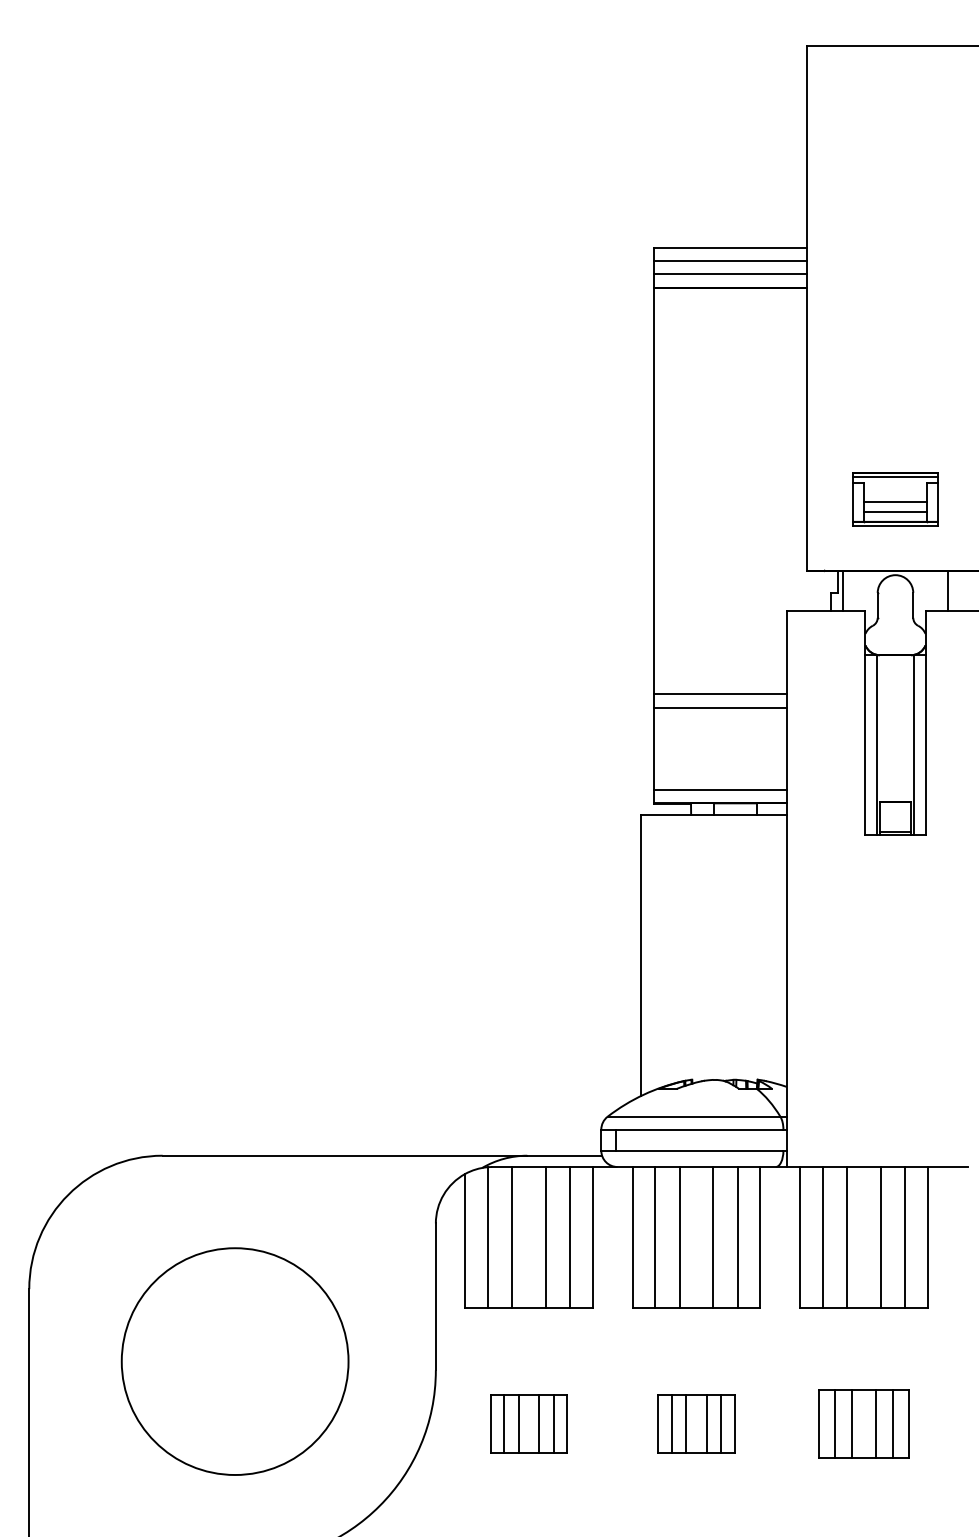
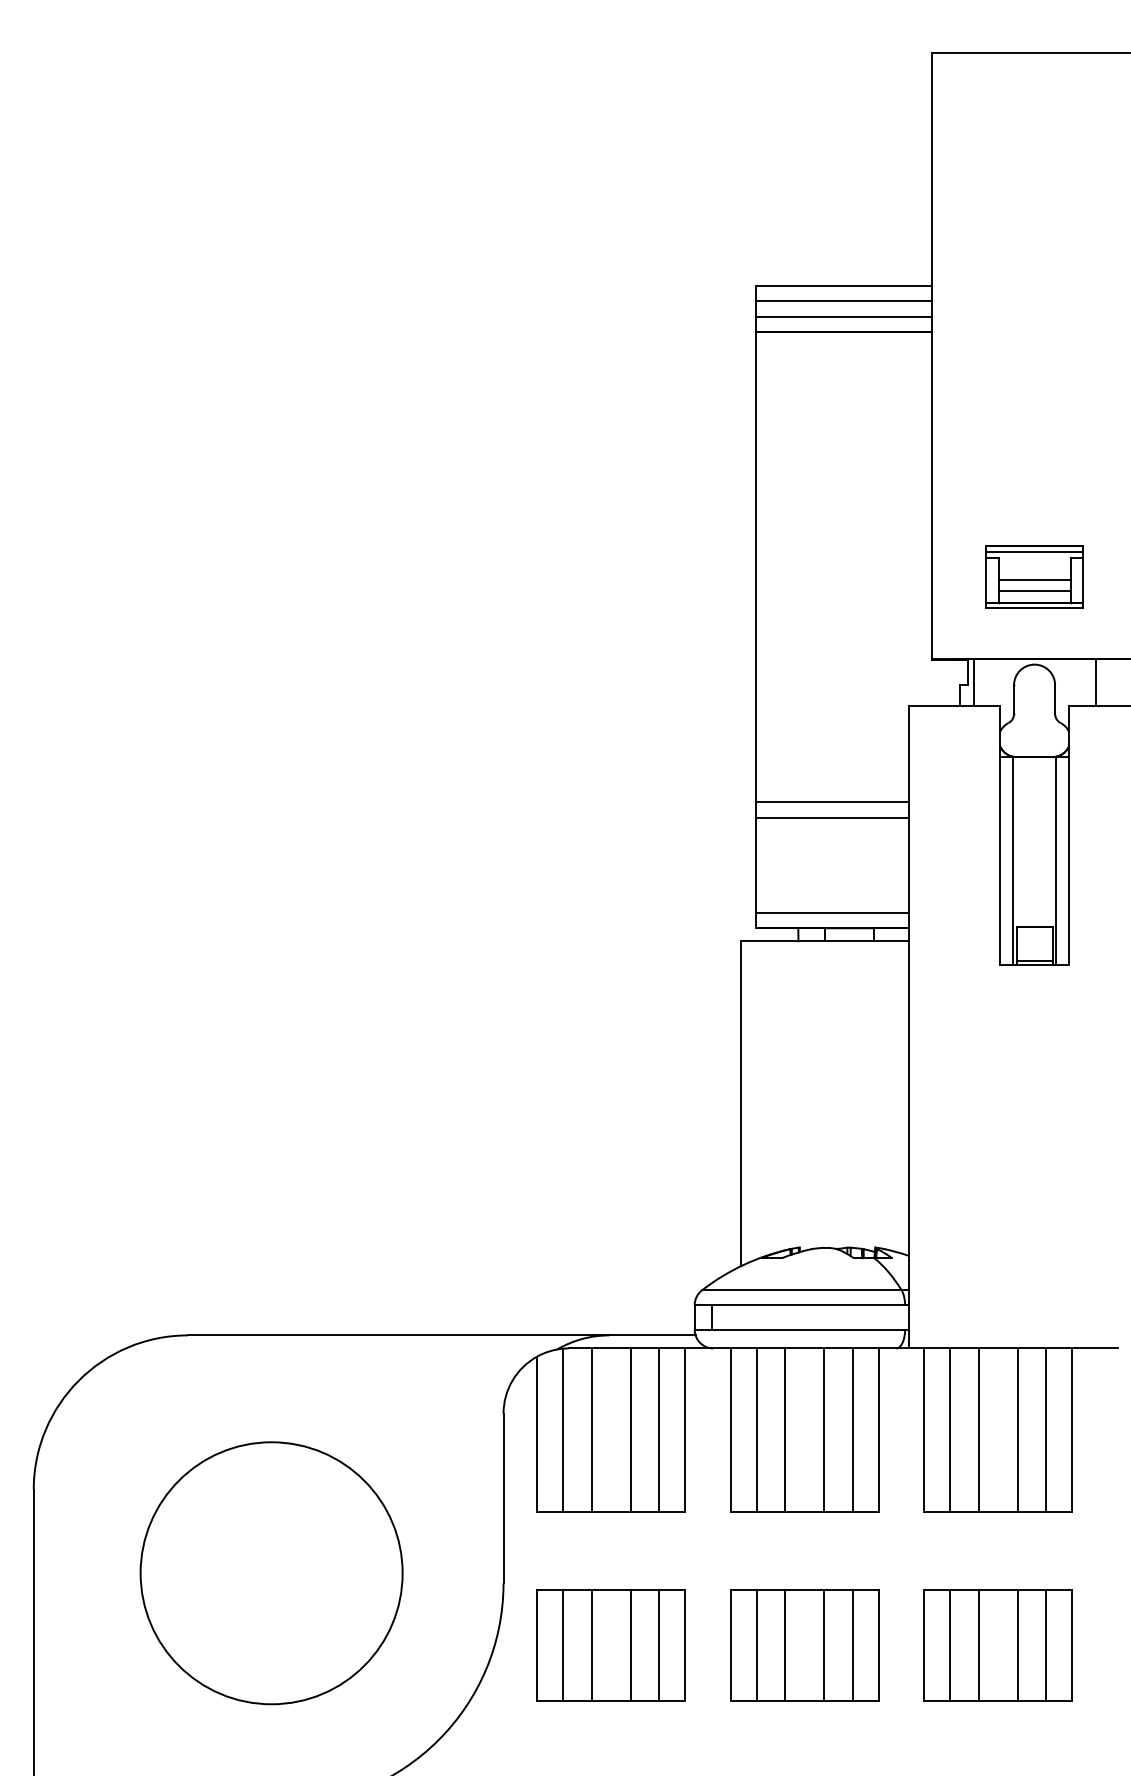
part: (528, 1424) -> (610, 1645), size x1.67
part: (696, 1424) -> (804, 1645), size x1.67
part: (863, 1424) -> (997, 1645), size x1.43

